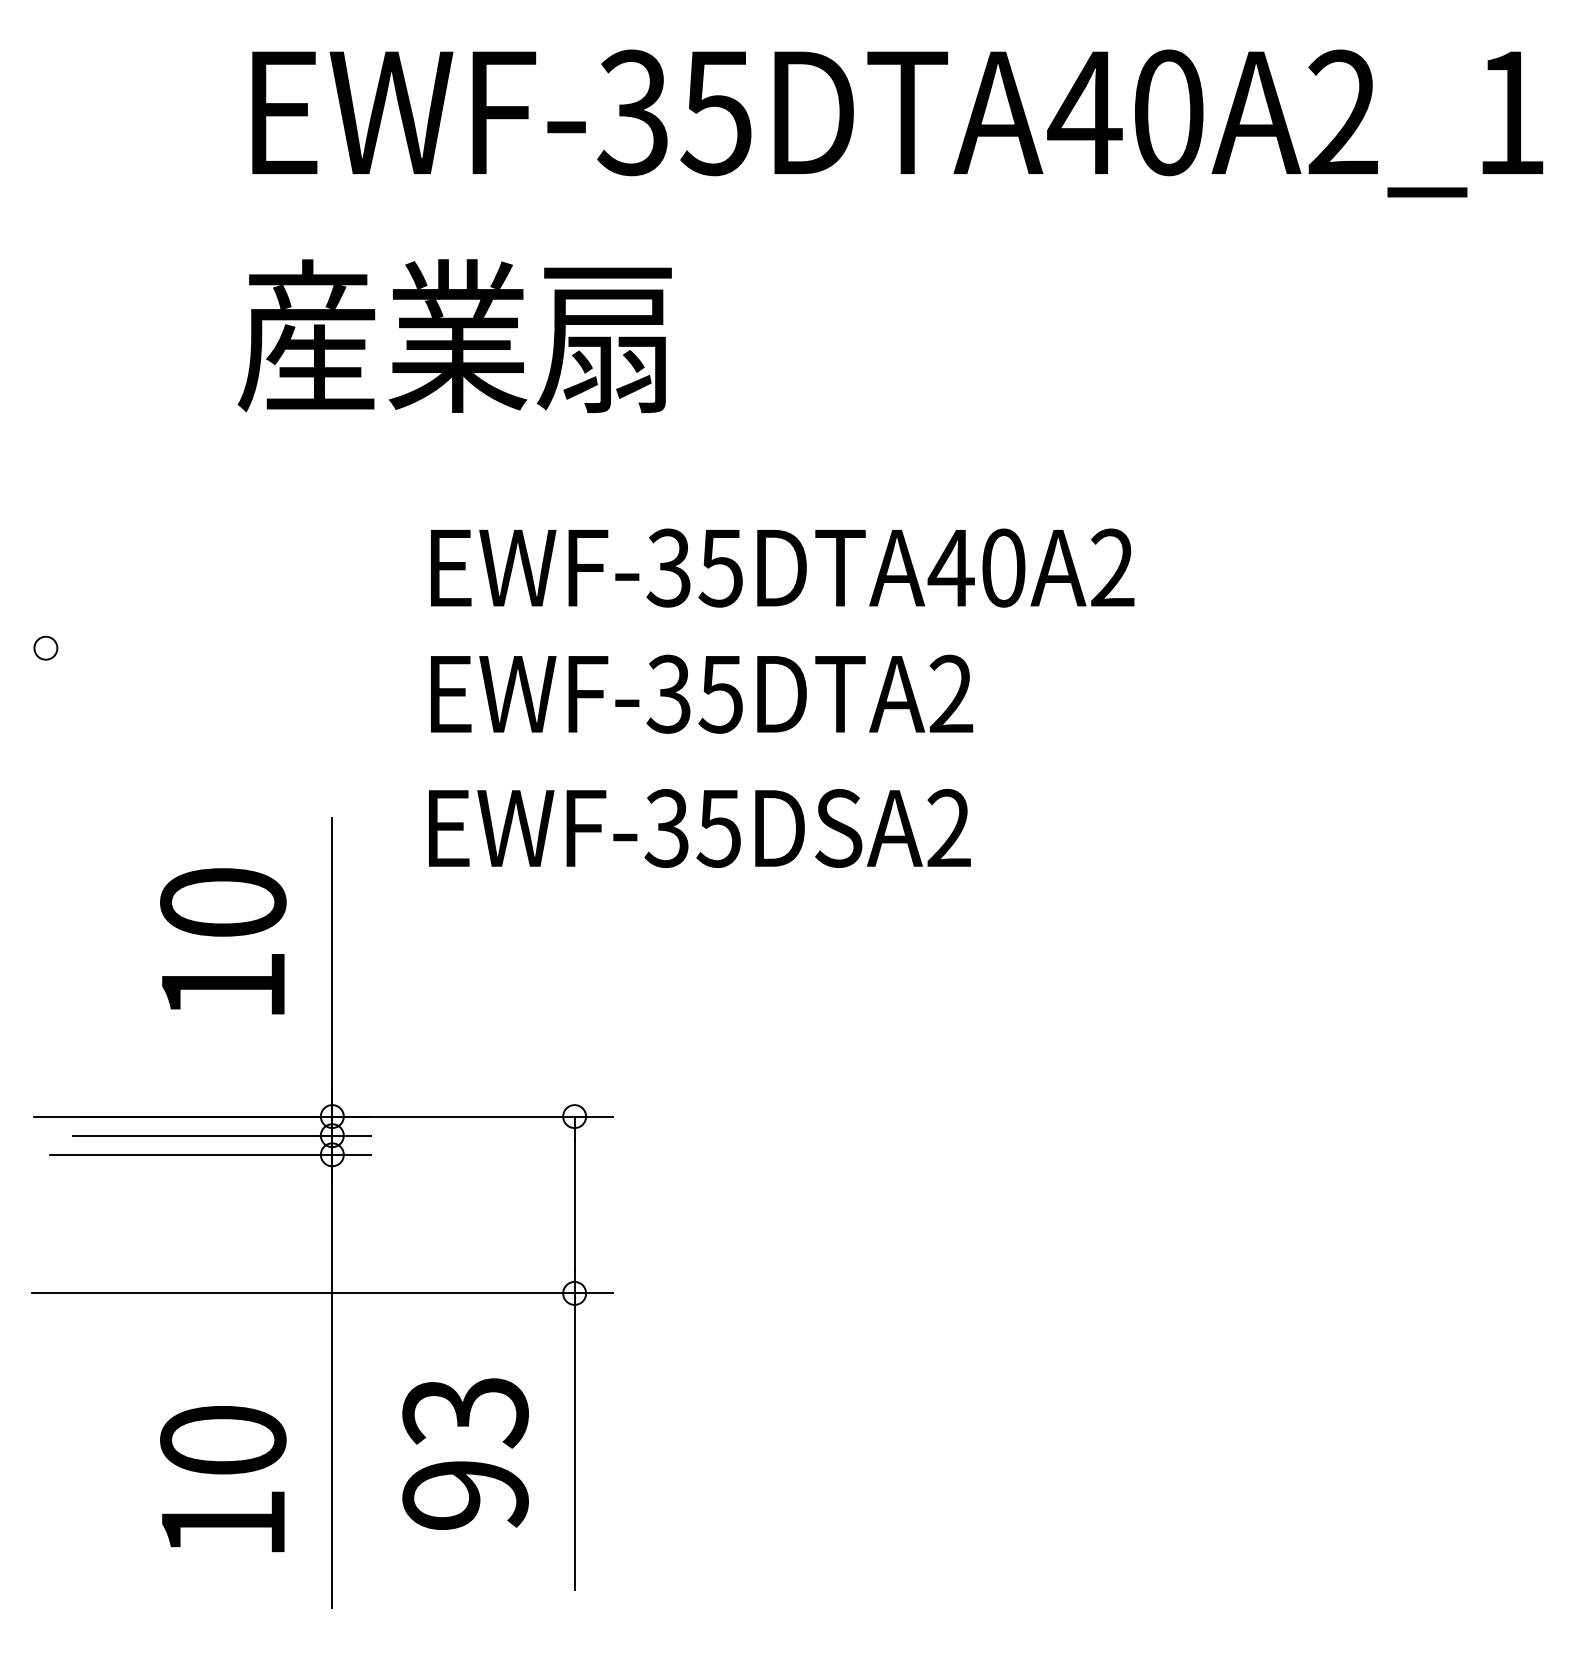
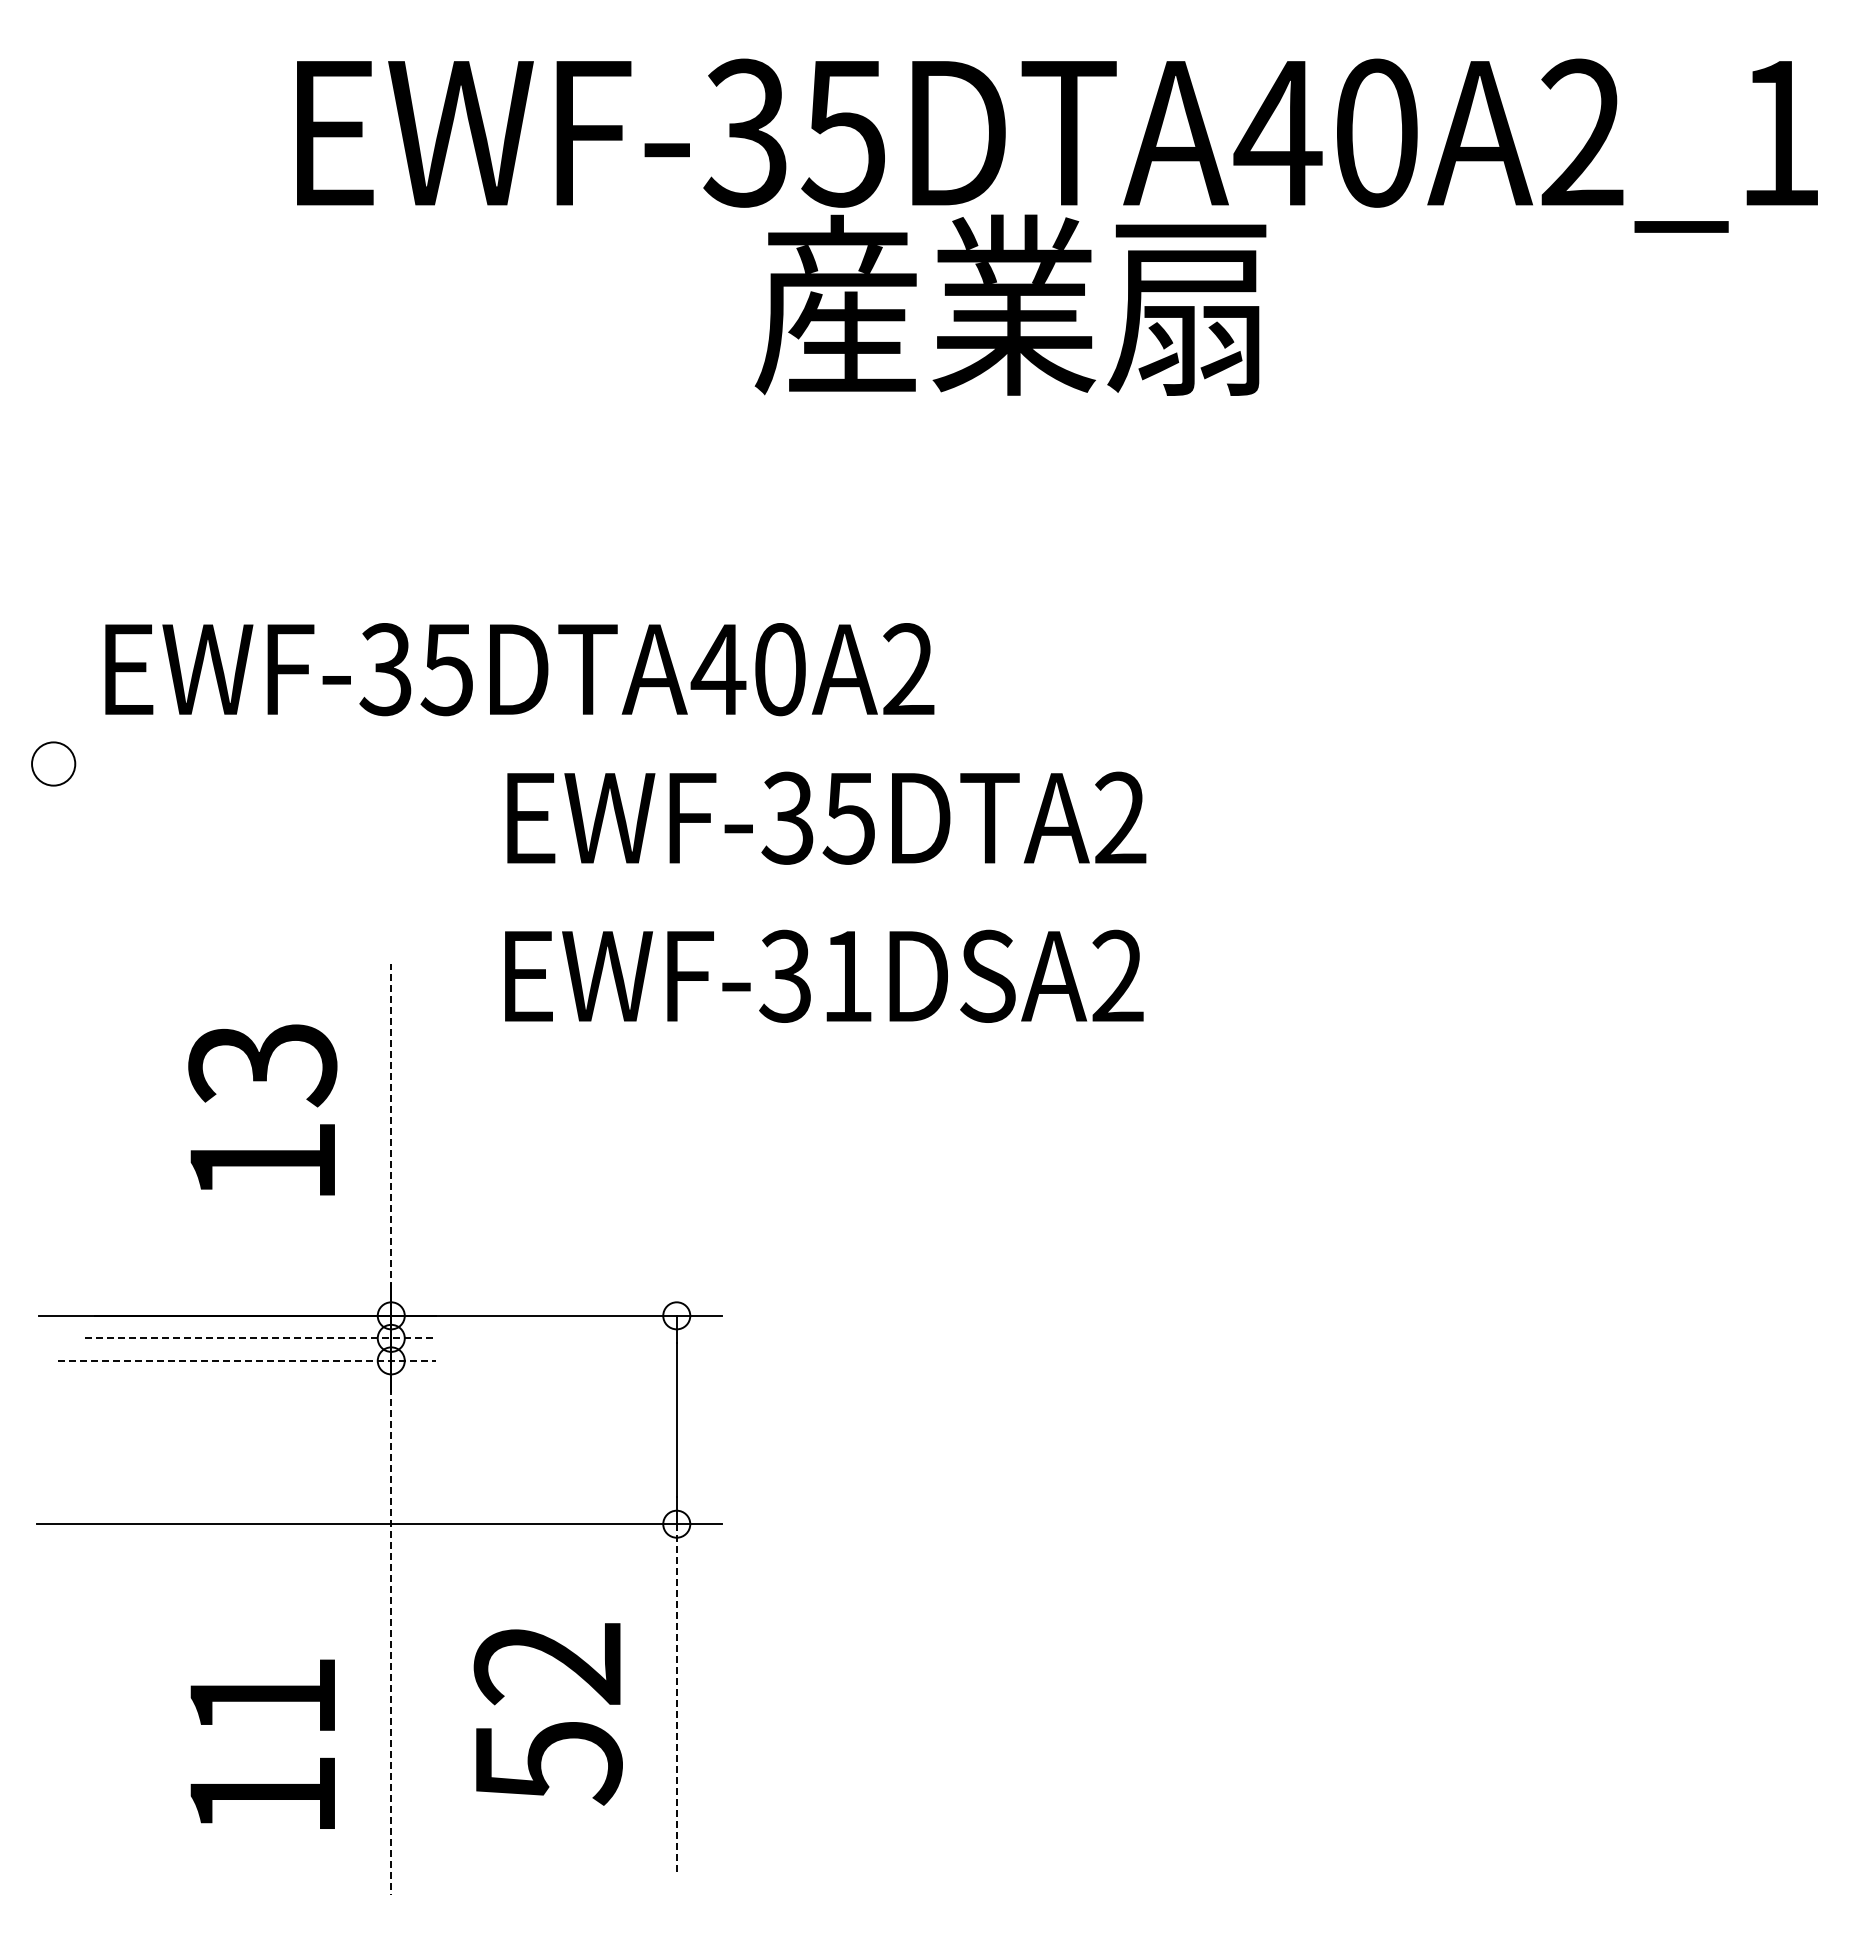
text: (454, 335) -> (1010, 304), moved
text: (782, 568) -> (519, 669), moved
circle: (45, 647) -> (53, 763), size x1.6
text: (718, 828) -> (846, 976), EWF-35DSA2 -> EWF-31DSA2
text: (223, 904) -> (262, 1065), 10 -> 13
line: (332, 955) -> (391, 1126), solid -> dashed
line: (222, 1135) -> (261, 1338), solid -> dashed
line: (210, 1154) -> (247, 1360), solid -> dashed
line: (332, 1392) -> (391, 1641), solid -> dashed
text: (223, 1439) -> (262, 1696), 10 -> 11
line: (574, 1442) -> (676, 1699), solid -> dashed
text: (464, 1454) -> (547, 1714), 93 -> 52

